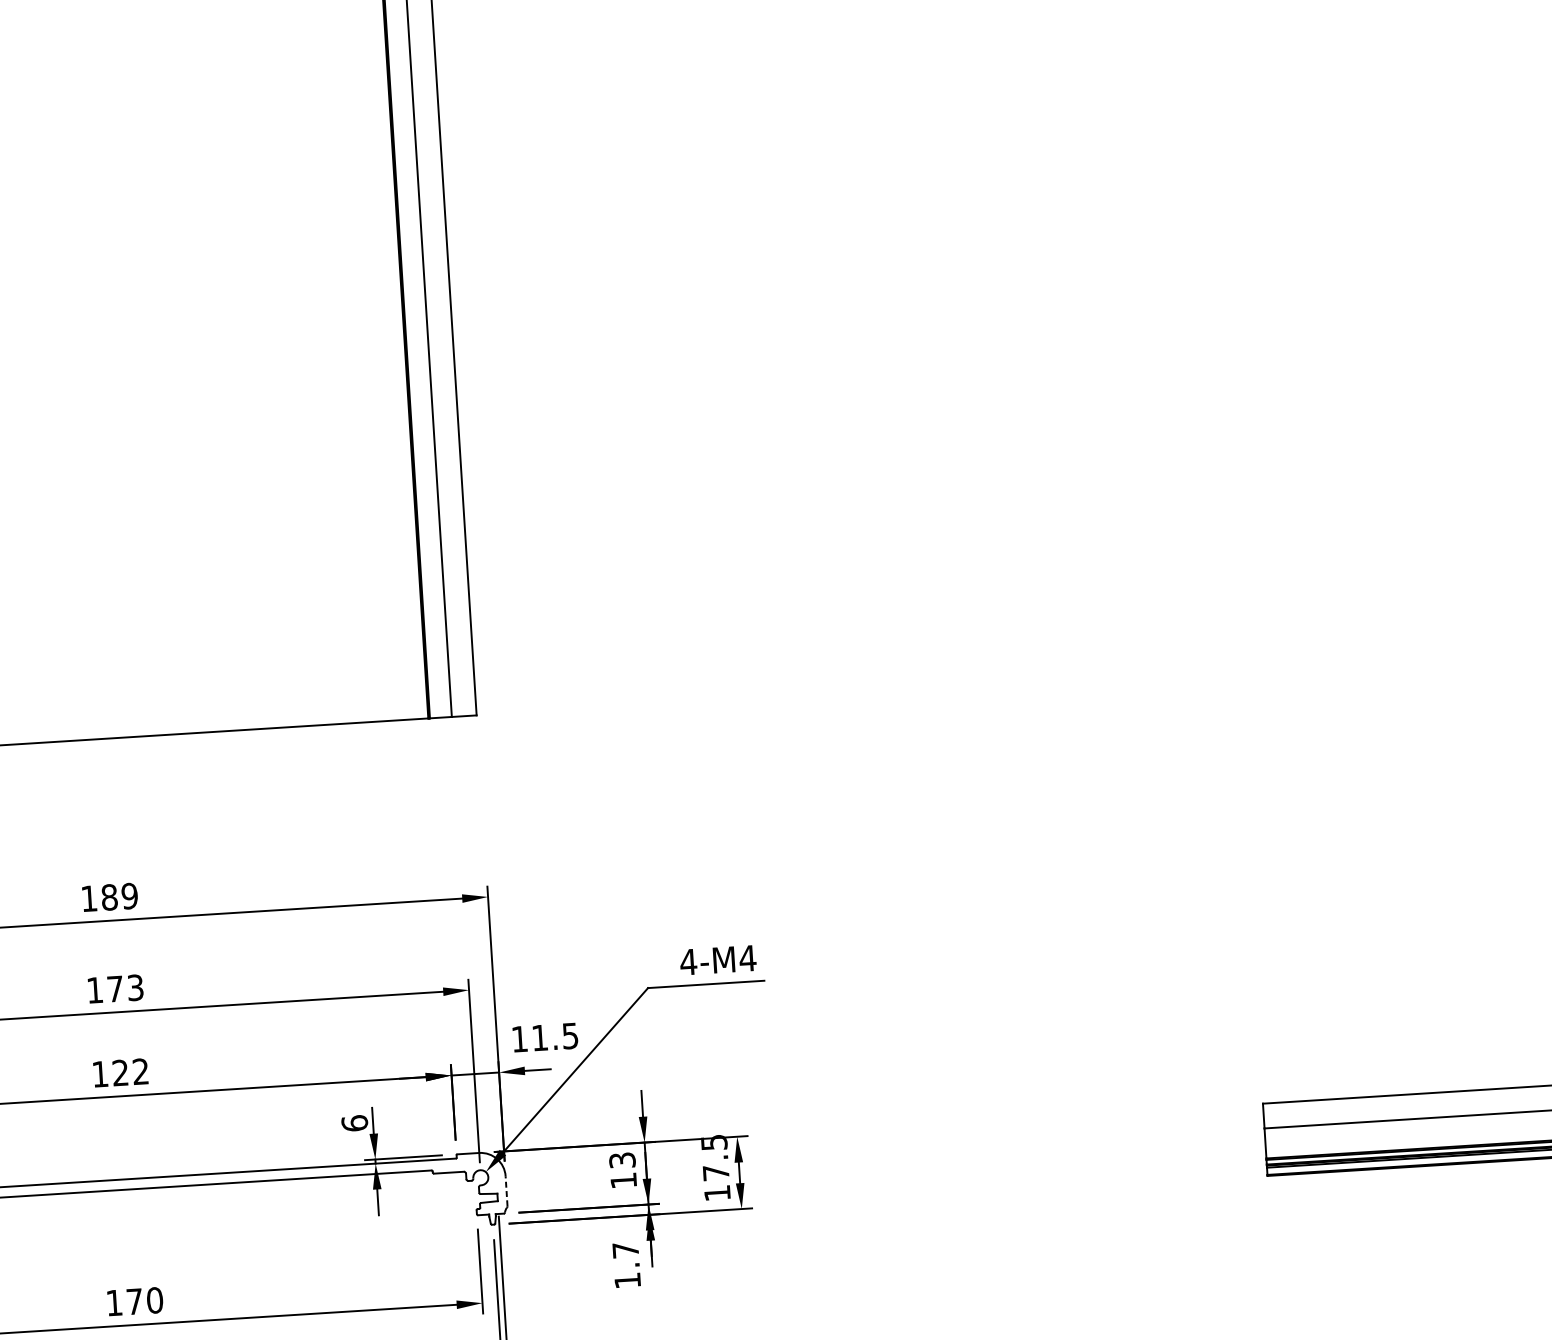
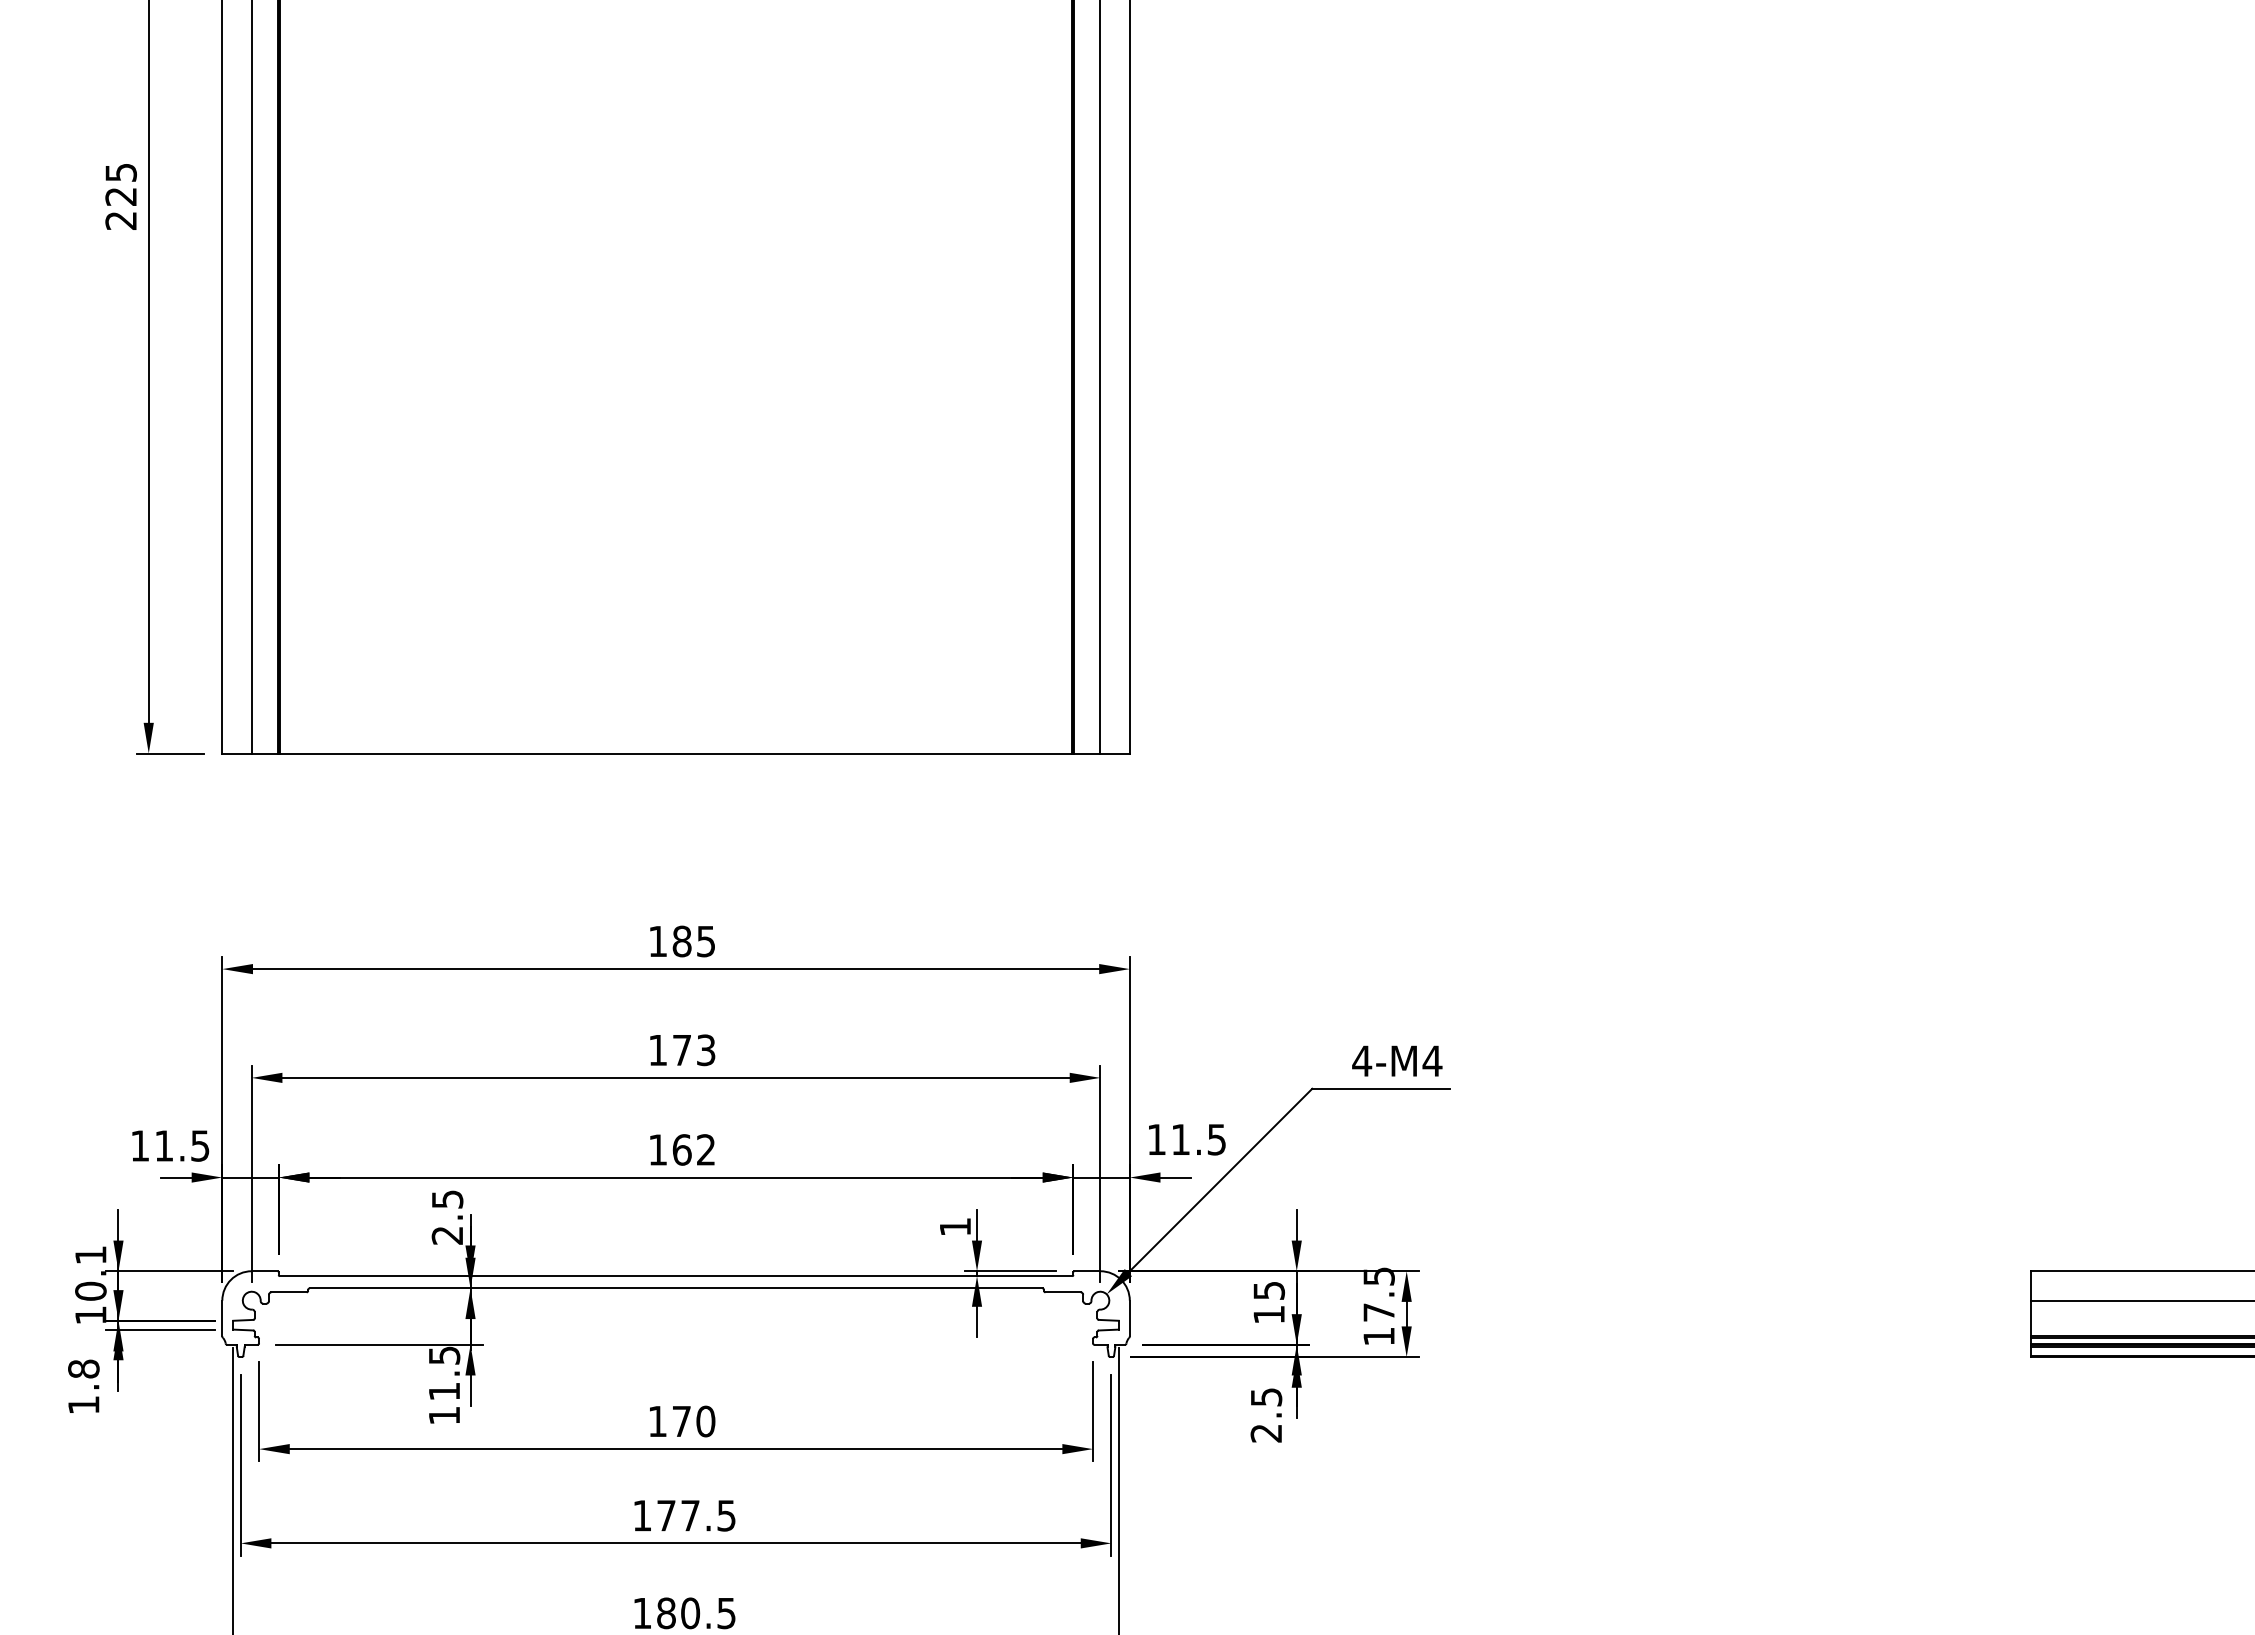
text: (129, 896) -> (705, 941), 189 -> 185
text: (120, 1072) -> (681, 1149), 122 -> 162
text: (354, 1122) -> (955, 1226), 6 -> 1
text: (621, 1160) -> (1268, 1290), 13 -> 15
line: (506, 1191) -> (1129, 1318), dashed -> solid
text: (626, 1265) -> (1266, 1415), 1.7 -> 2.5

